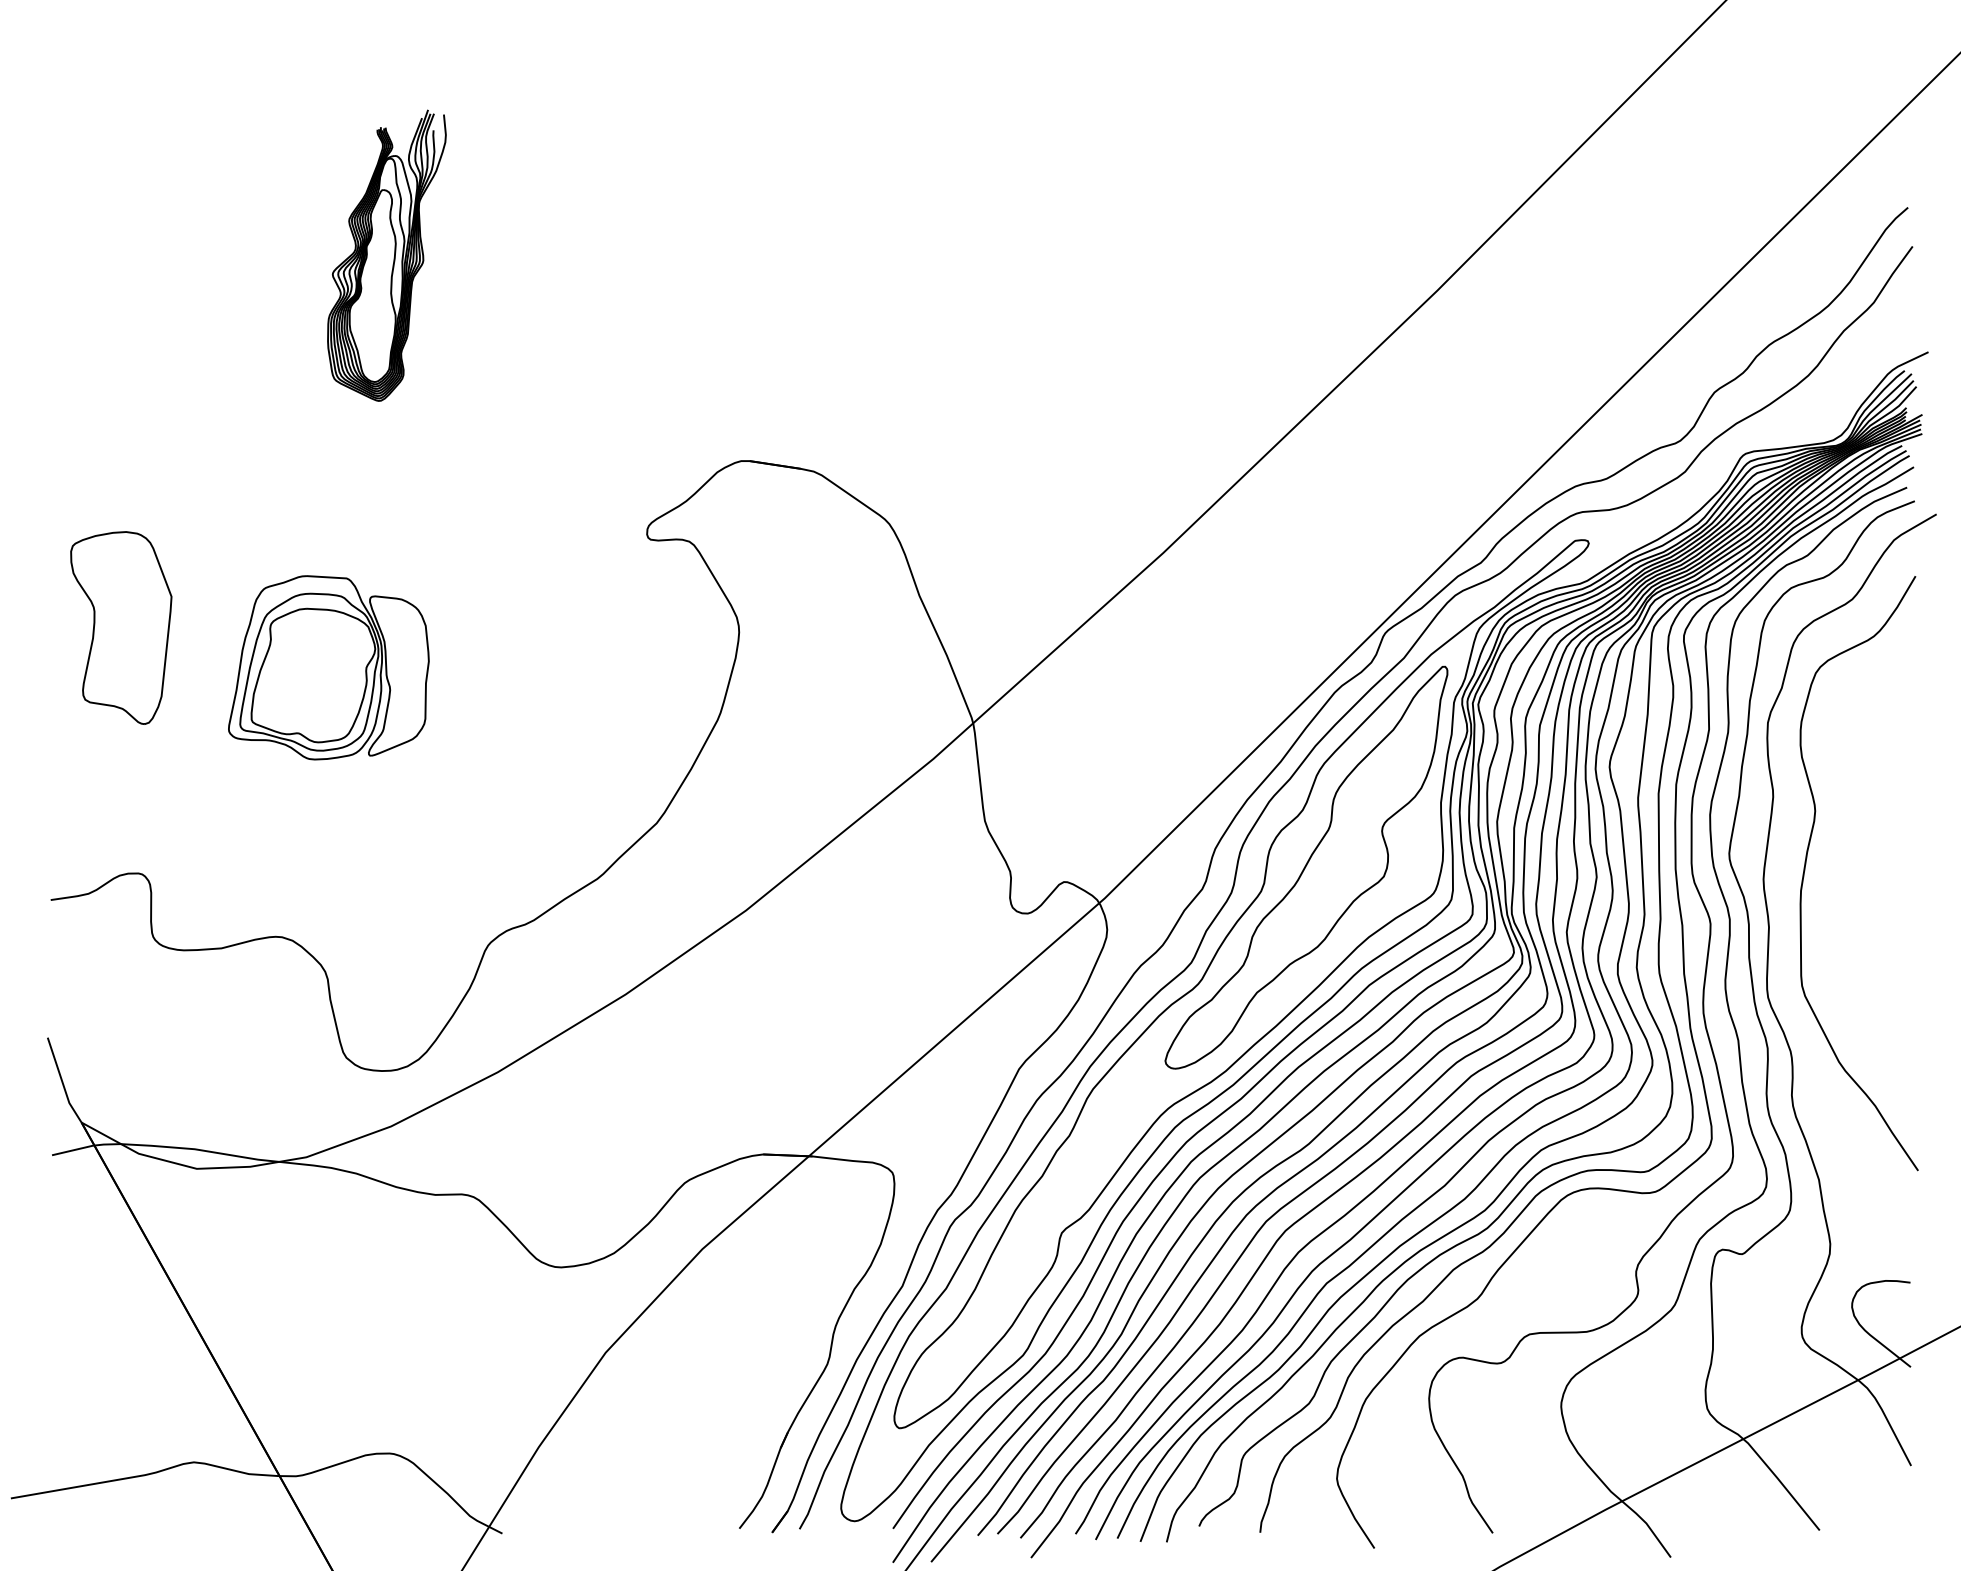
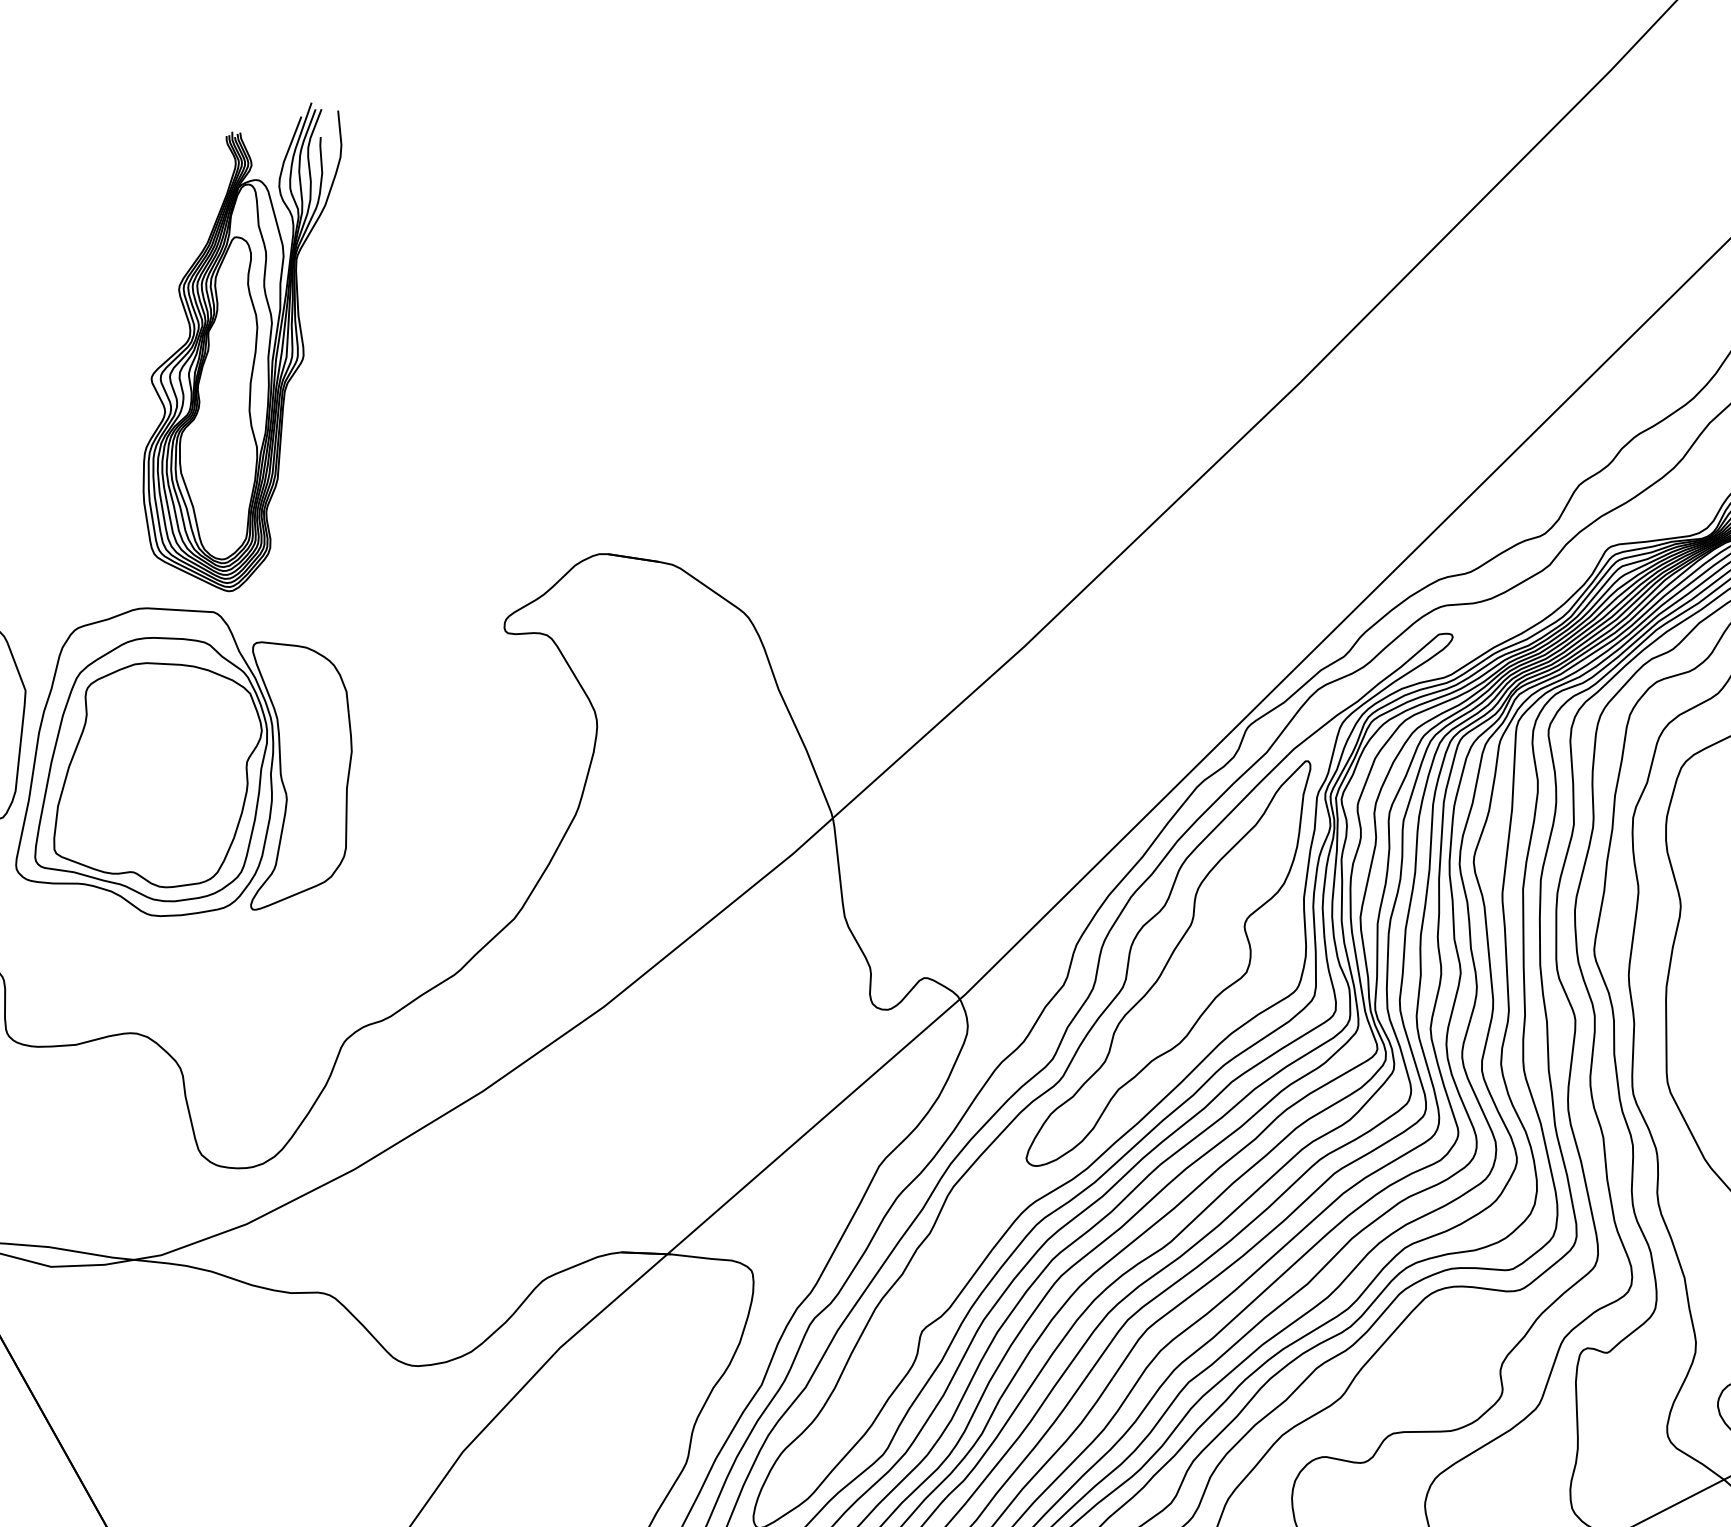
part: (386, 255) -> (242, 347), size x1.67
part: (328, 667) -> (183, 762), size x1.67

